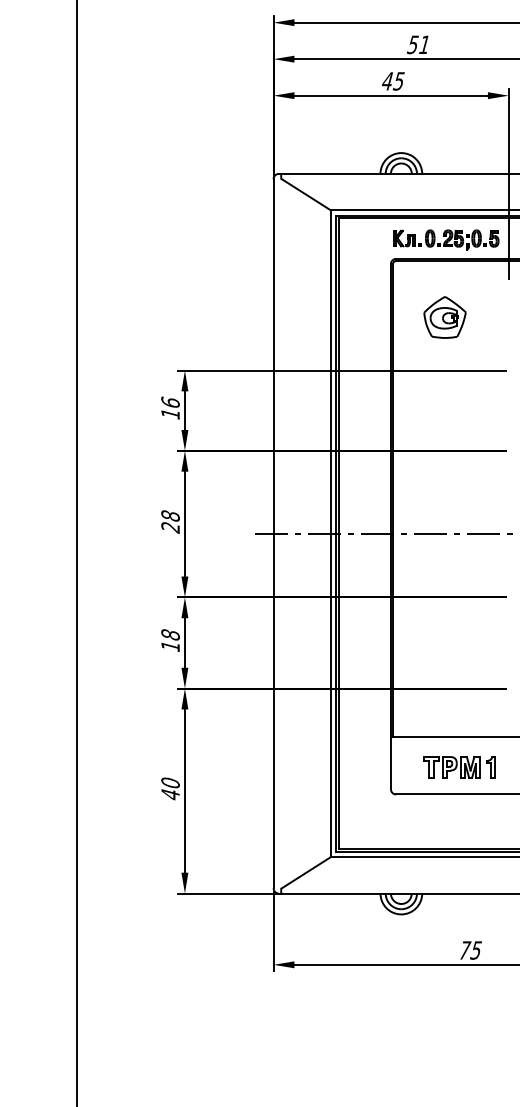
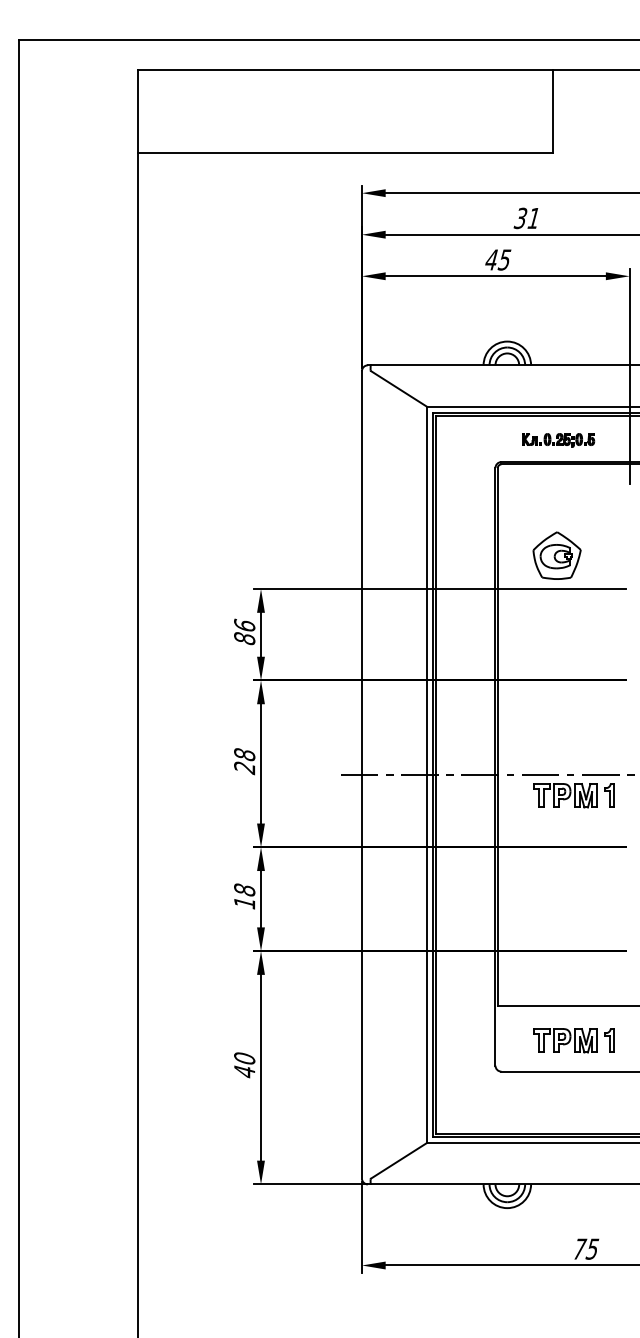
text: (414, 44) -> (522, 217), 51 -> 31
part: (446, 239) -> (558, 440), size x0.6
part: (444, 317) -> (556, 555), moved
text: (170, 413) -> (244, 638), 16 -> 86
part: (459, 551) -> (573, 795), added

